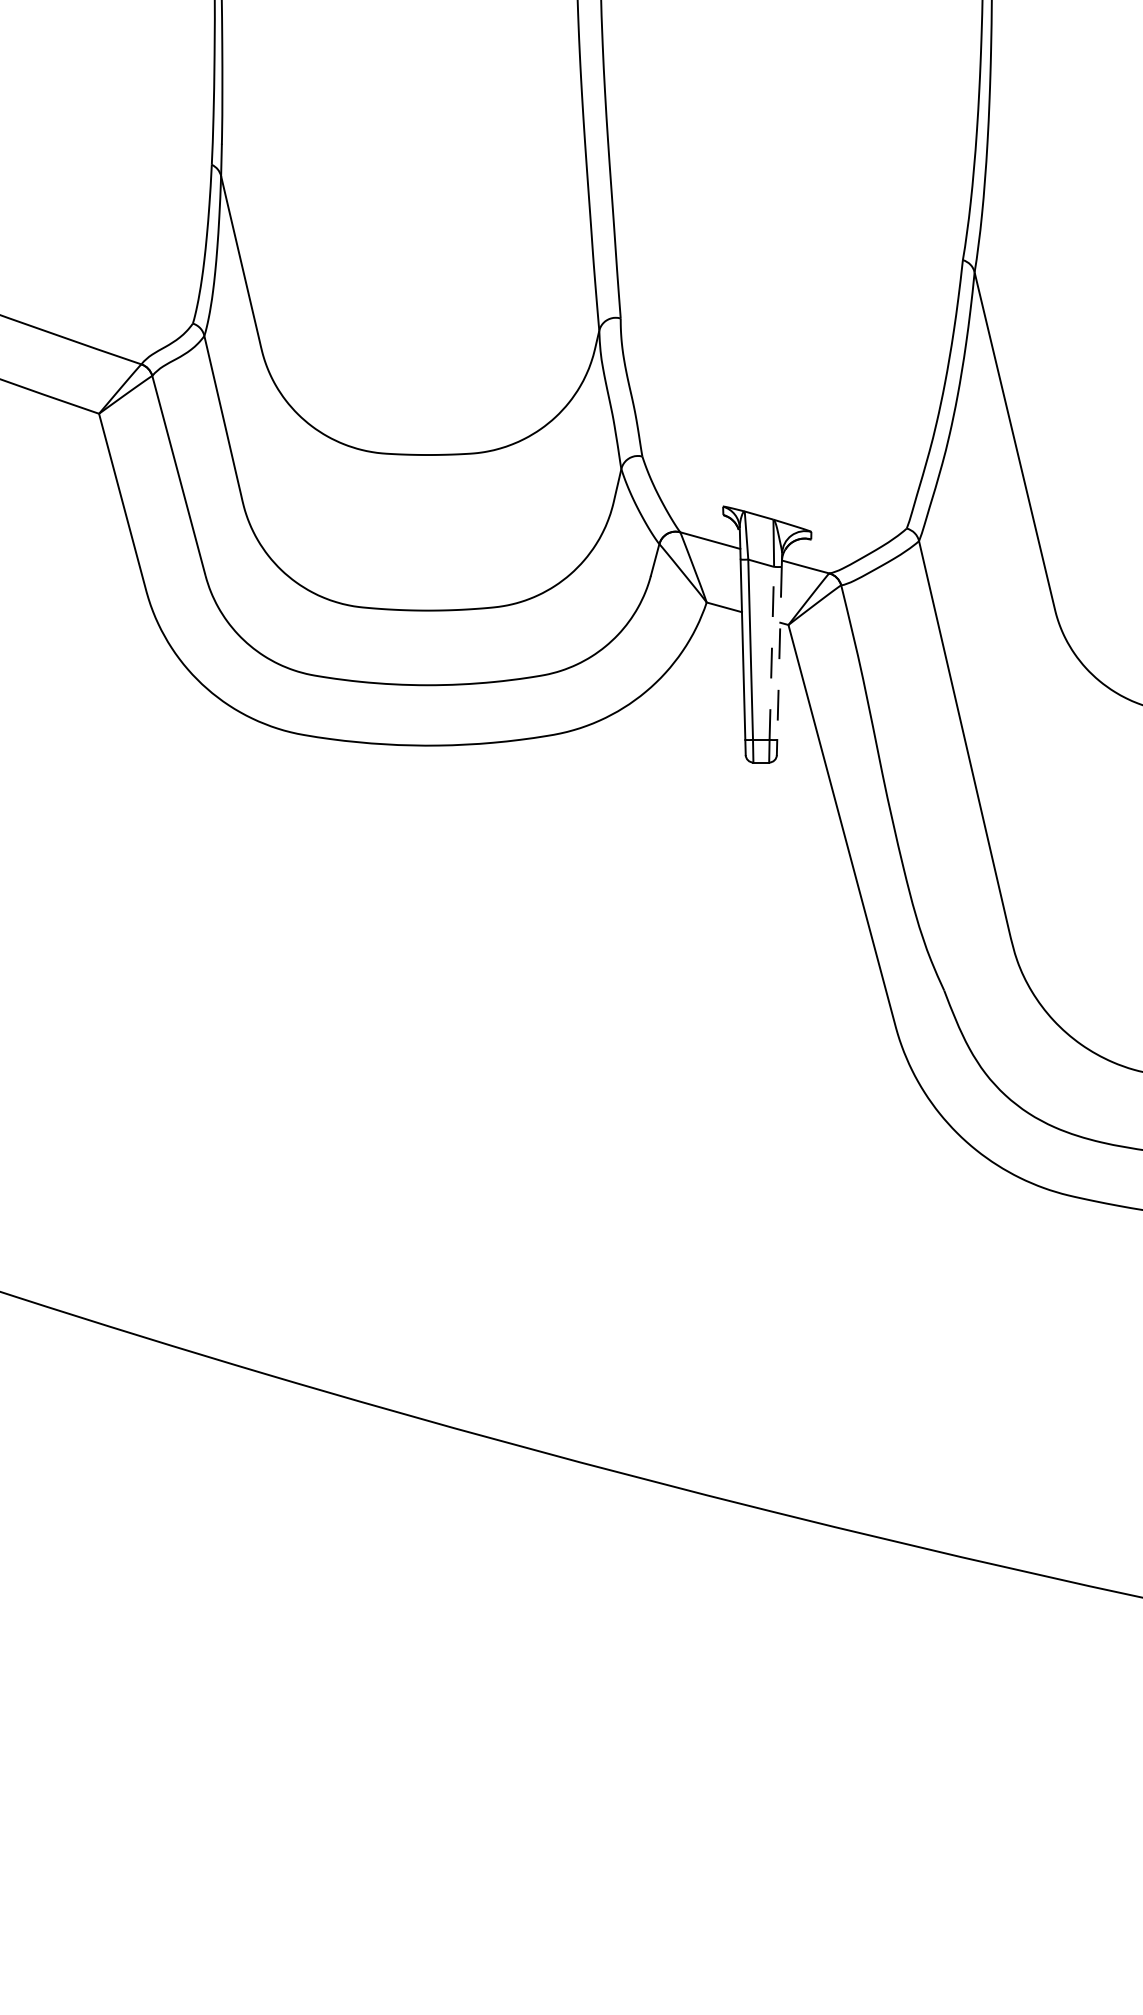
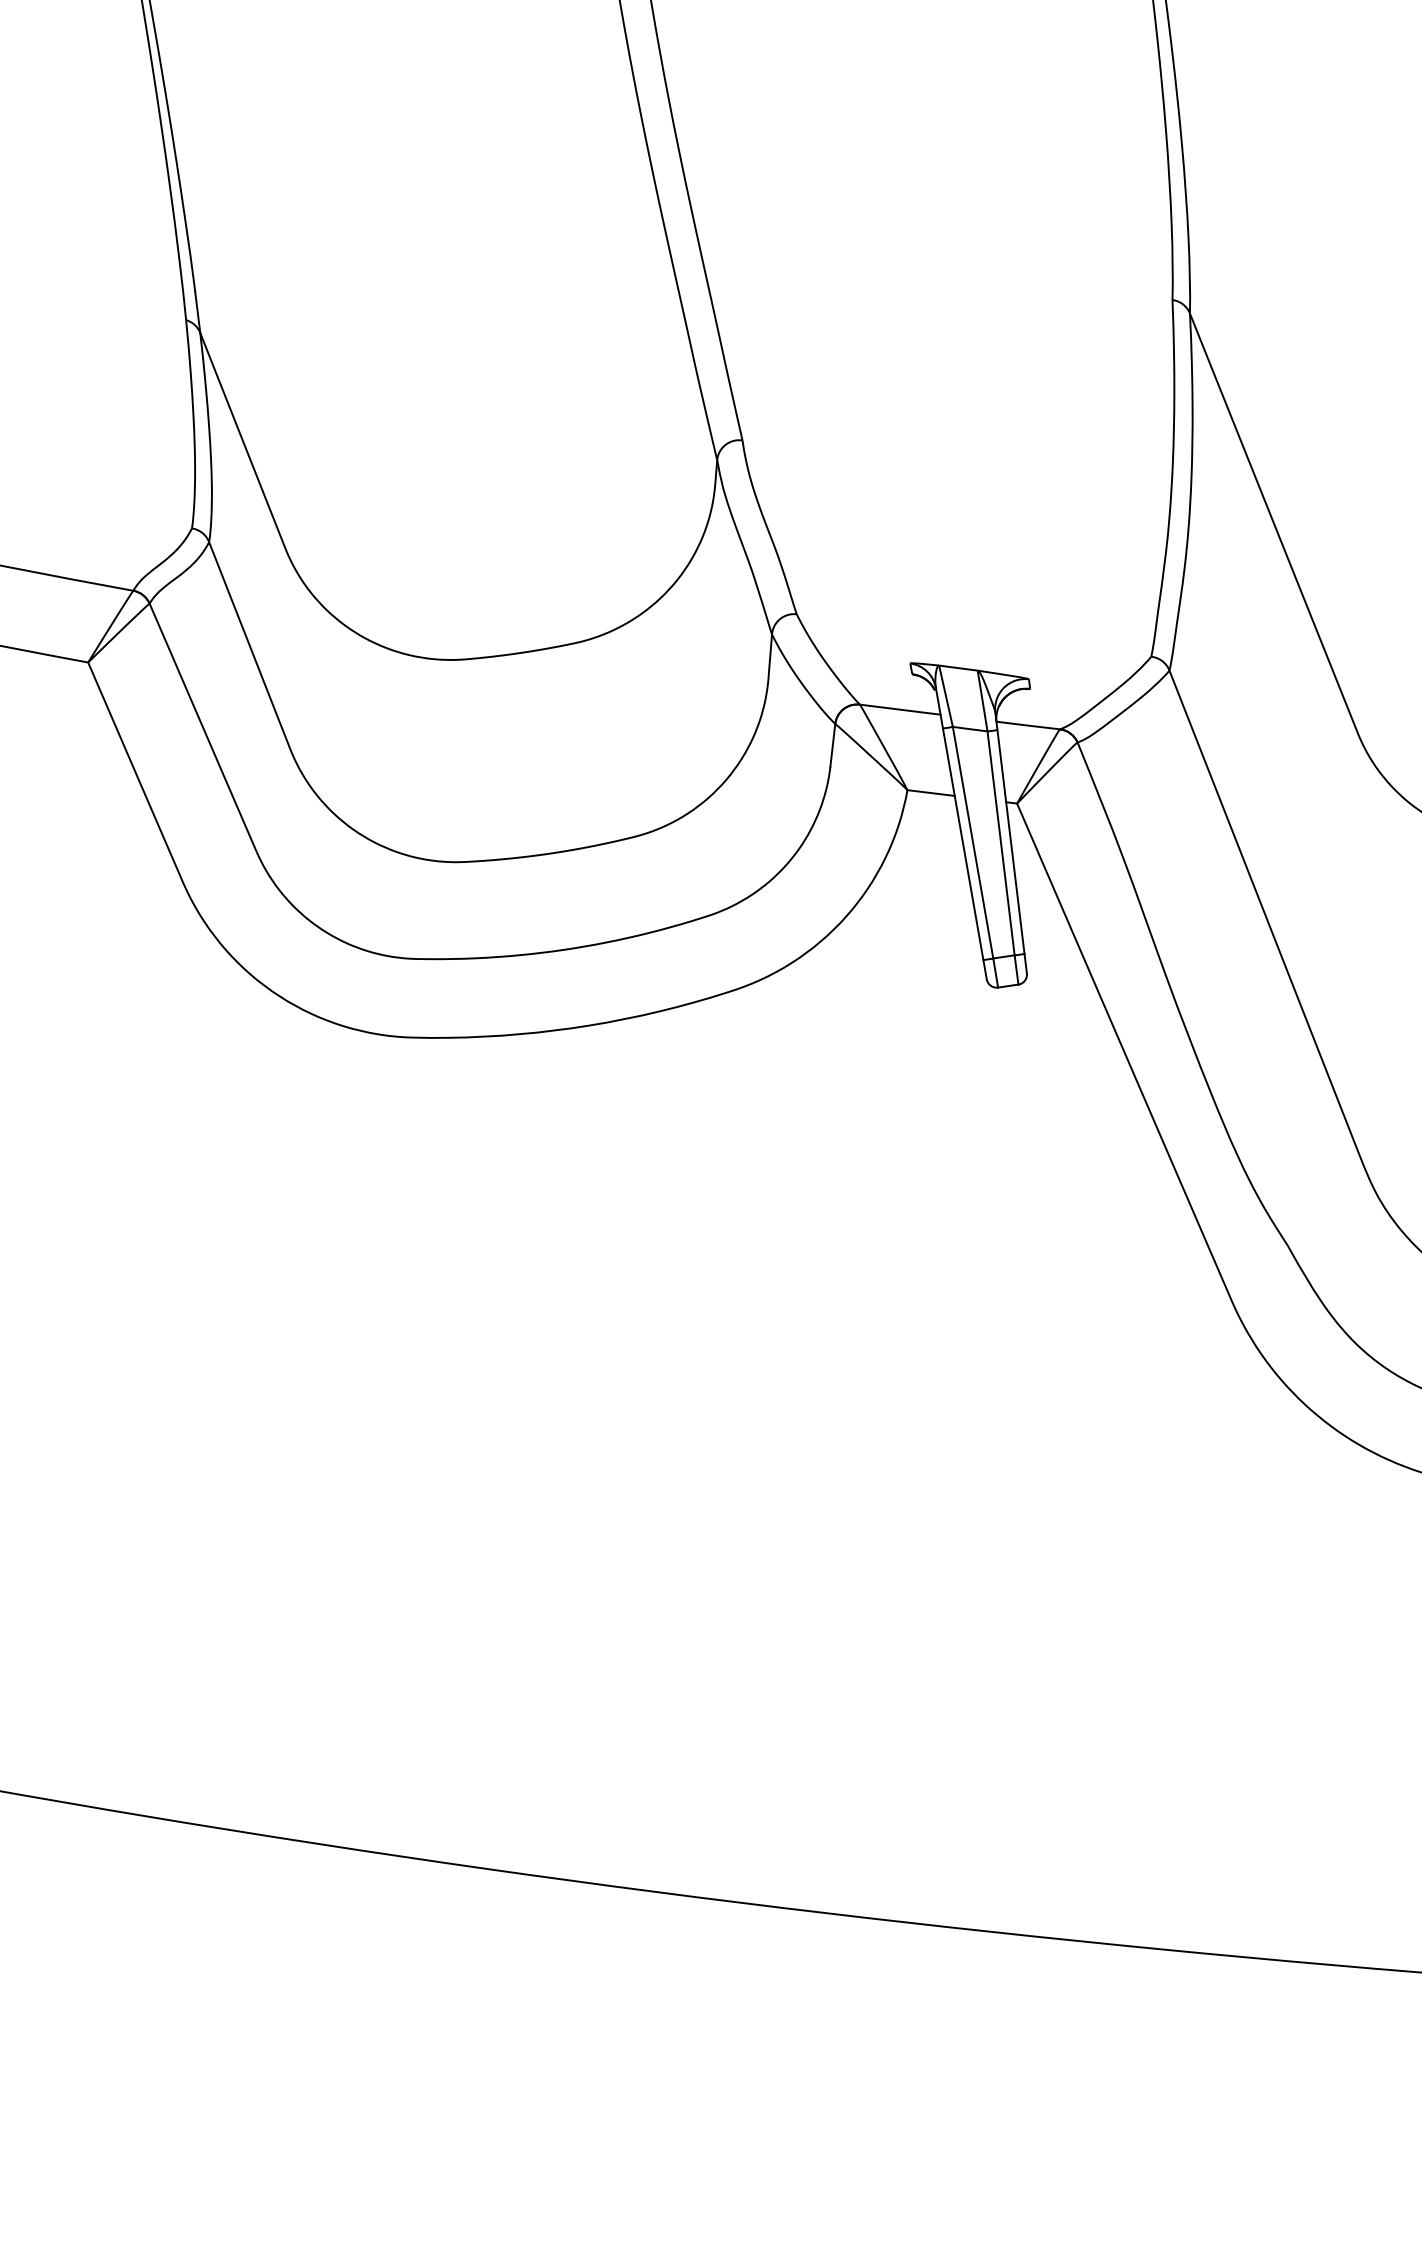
line: (771, 653) -> (1000, 843), dashed -> solid
line: (779, 653) -> (1010, 842), dashed -> solid

